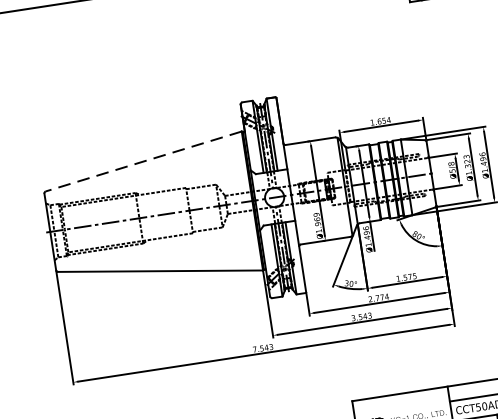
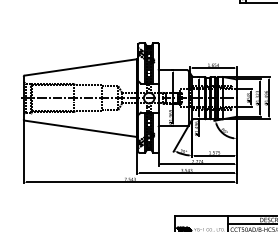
line: (143, 161) -> (80, 67), dashed -> solid

